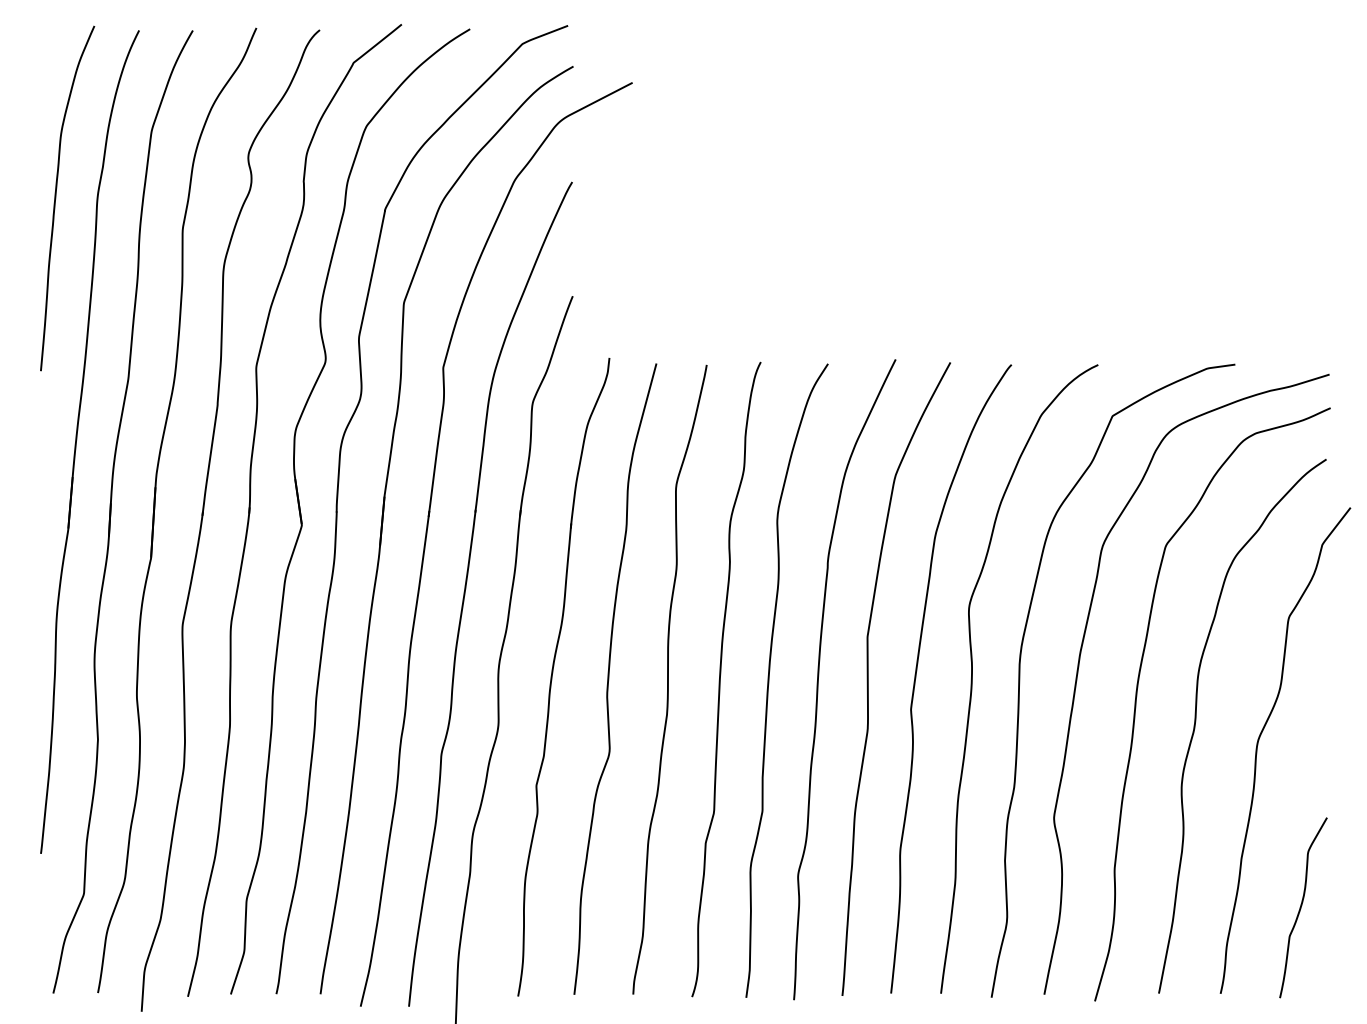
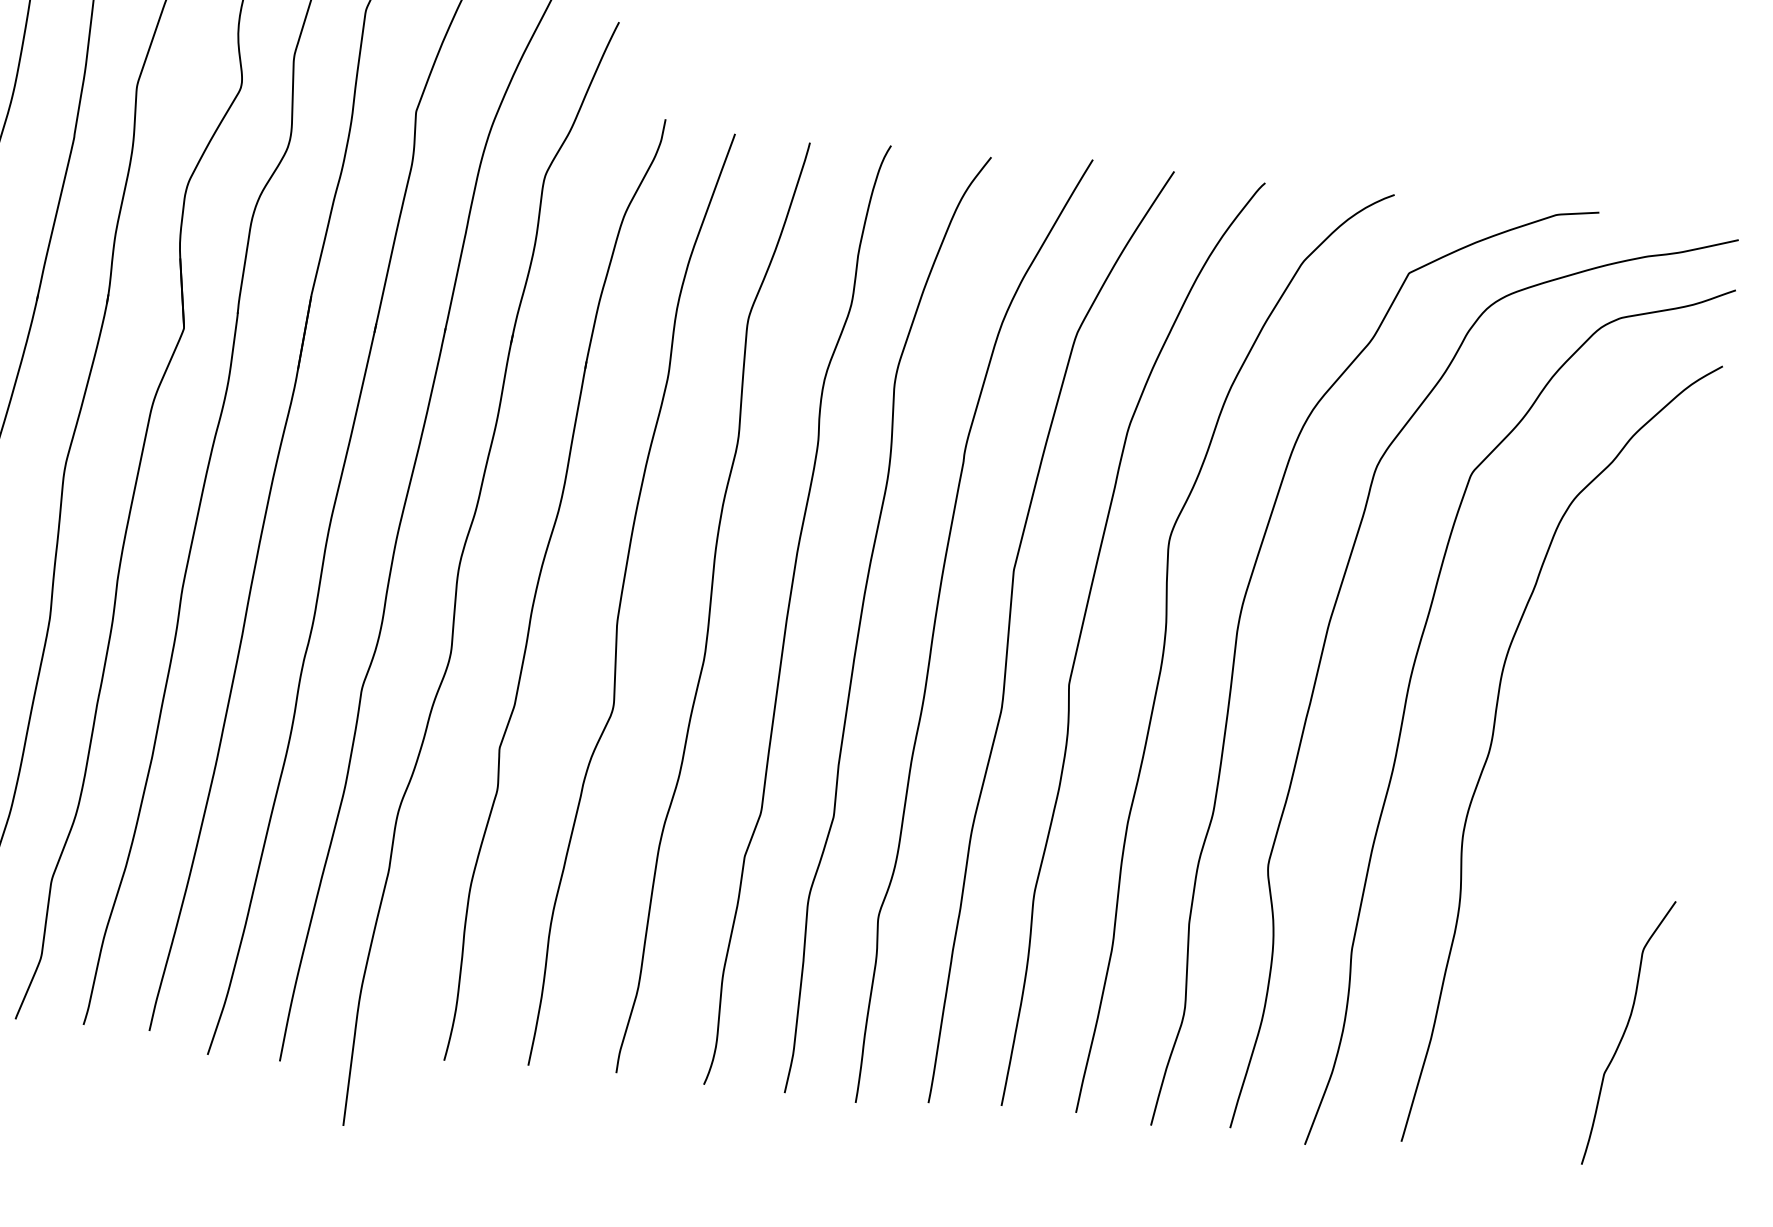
curve: (1258, 745) -> (1583, 784), removed

